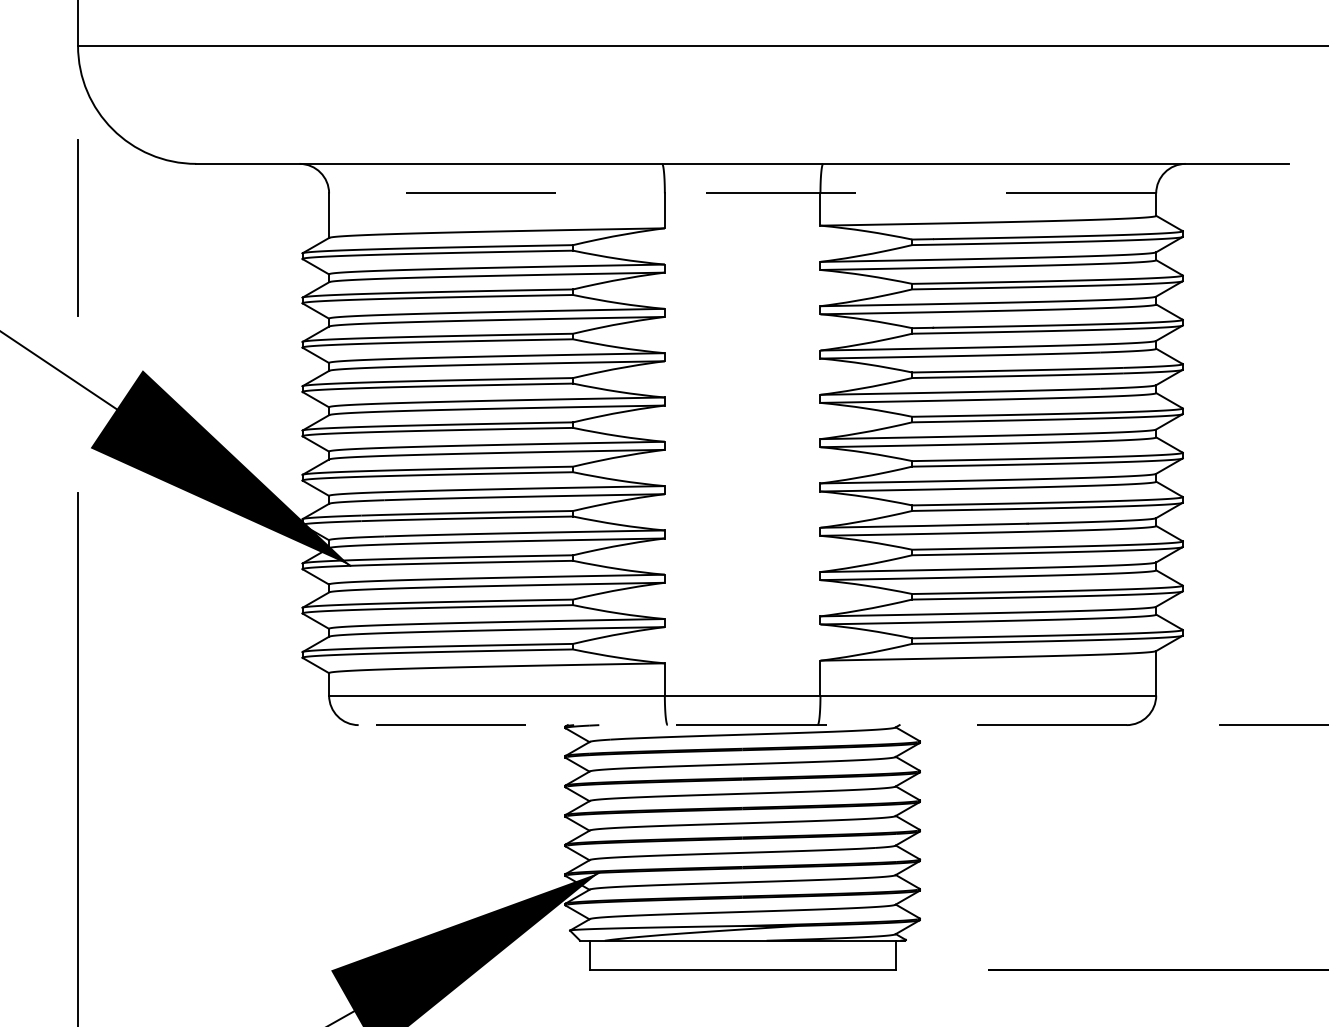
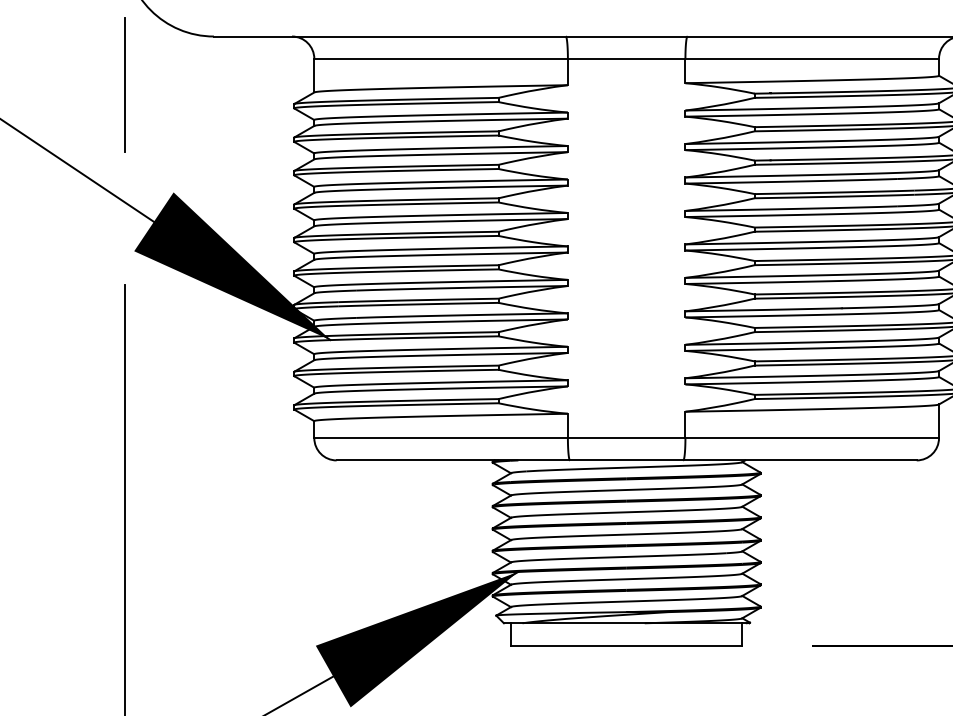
line: (742, 193) -> (626, 58), dashed -> solid
line: (742, 725) -> (626, 460), dashed -> solid

